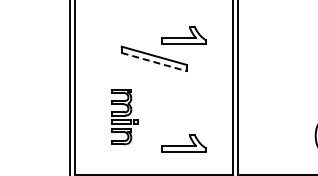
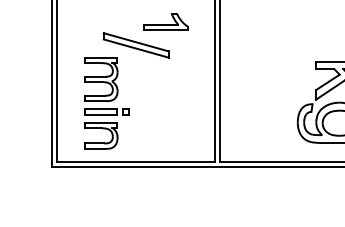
line: (154, 62) -> (136, 48), dashed -> solid
part: (124, 117) -> (106, 103), size x1.67
part: (183, 143) -> (165, 129), removed

